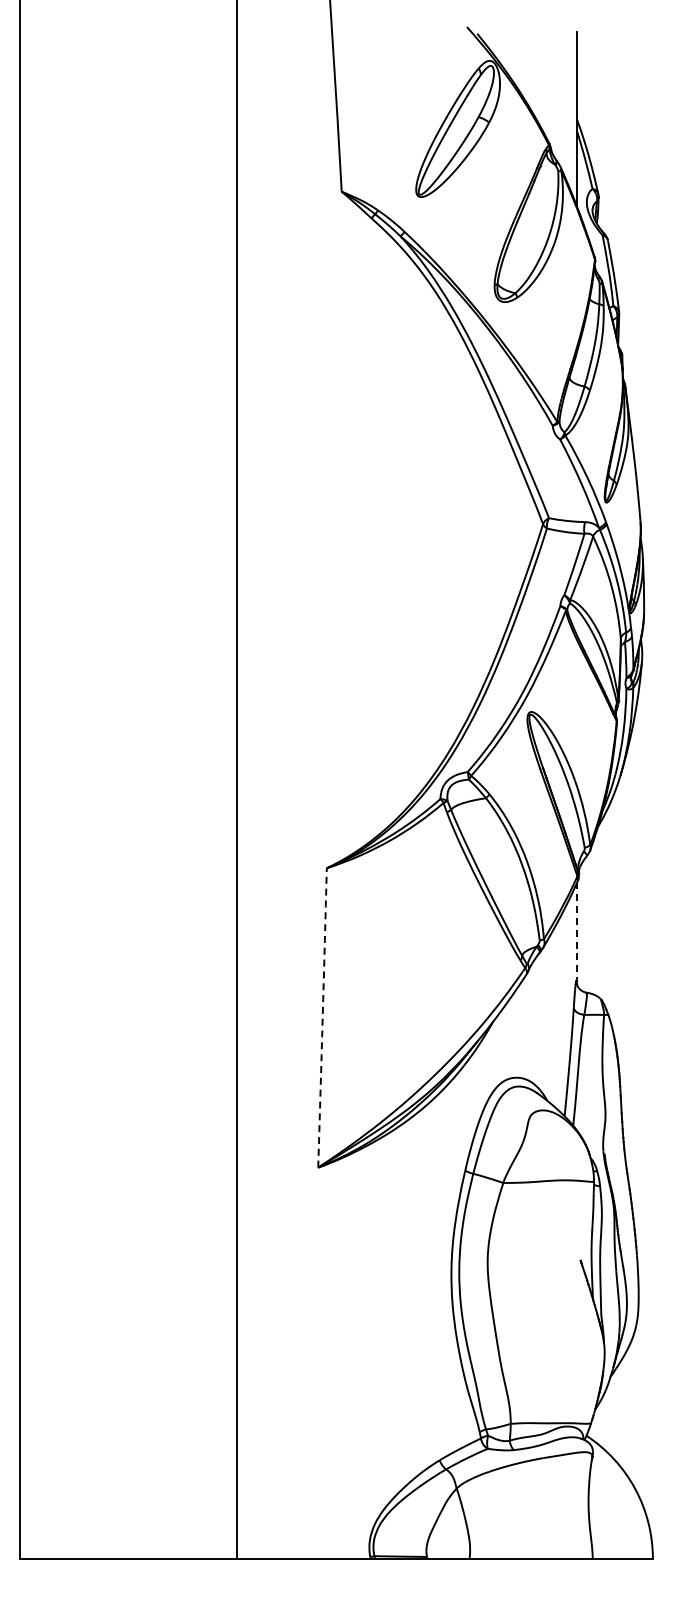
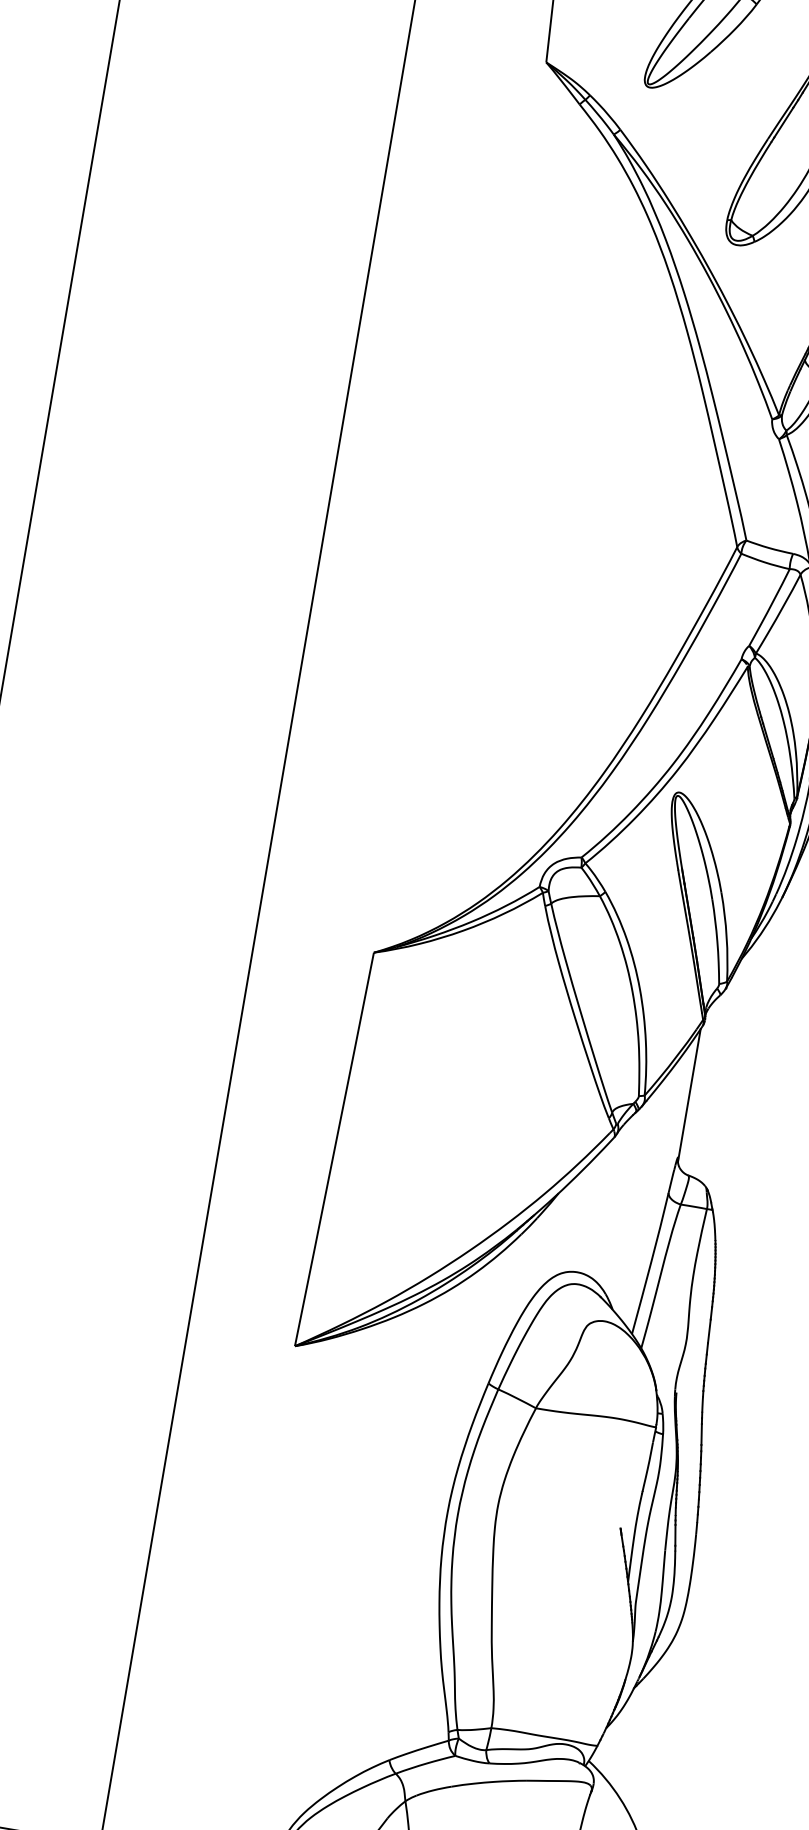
line: (576, 933) -> (688, 1095), dashed -> solid
arc: (322, 1017) -> (334, 1148), dashed -> solid

